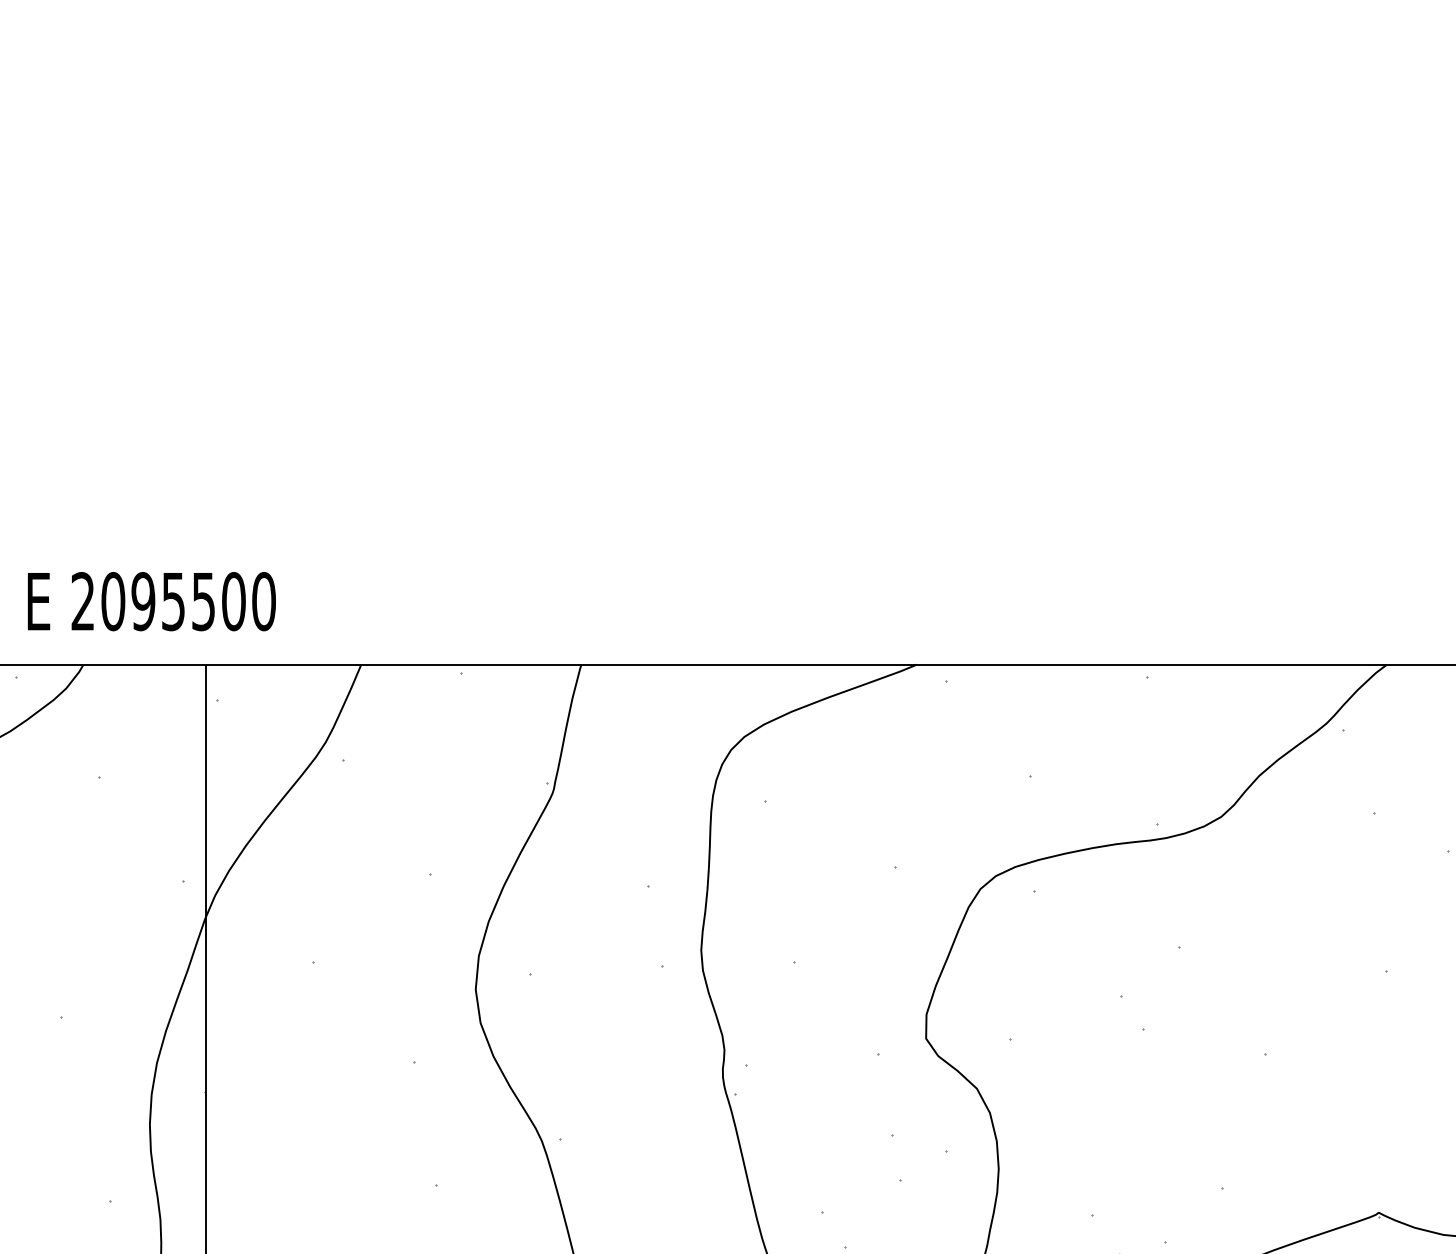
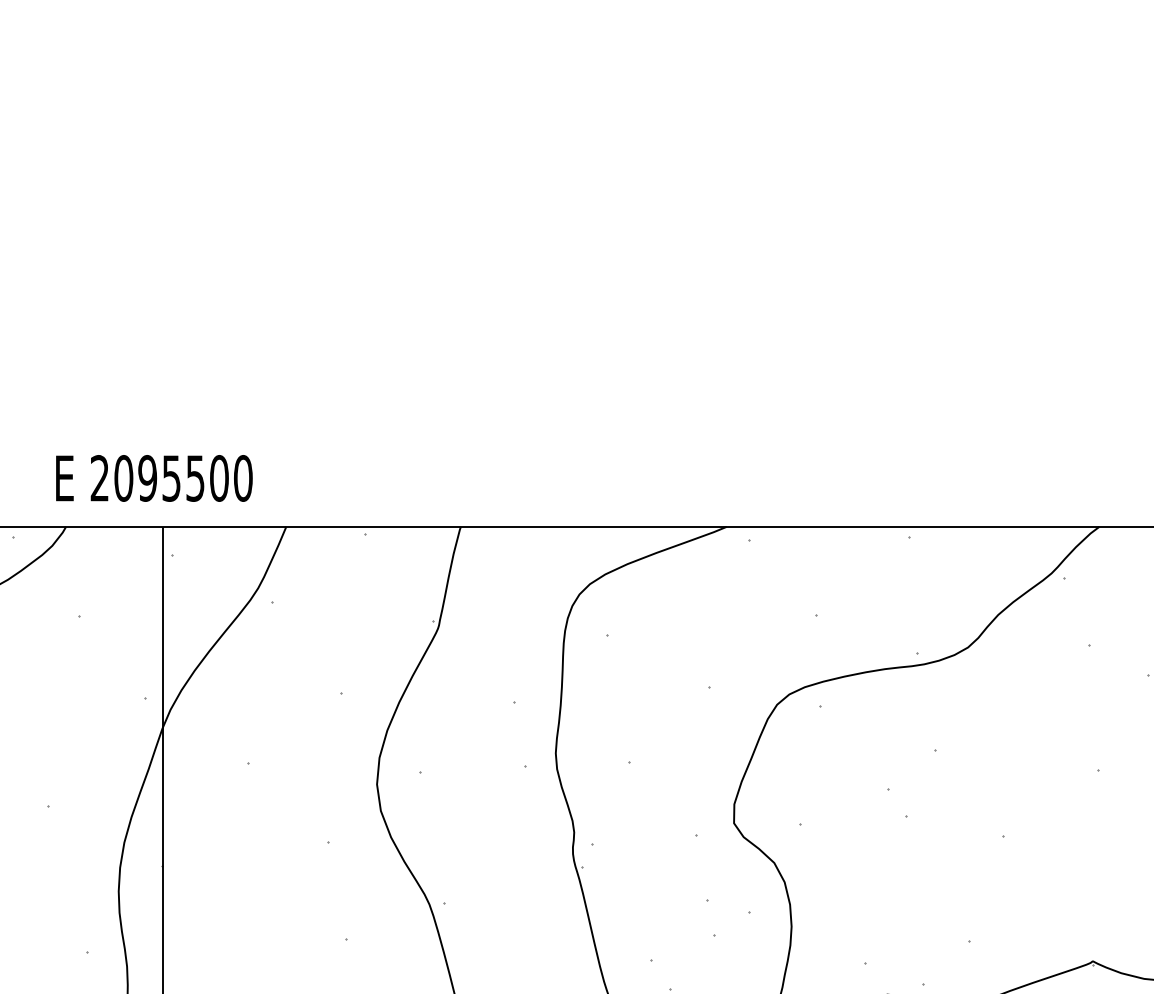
text: (151, 601) -> (154, 478), moved

